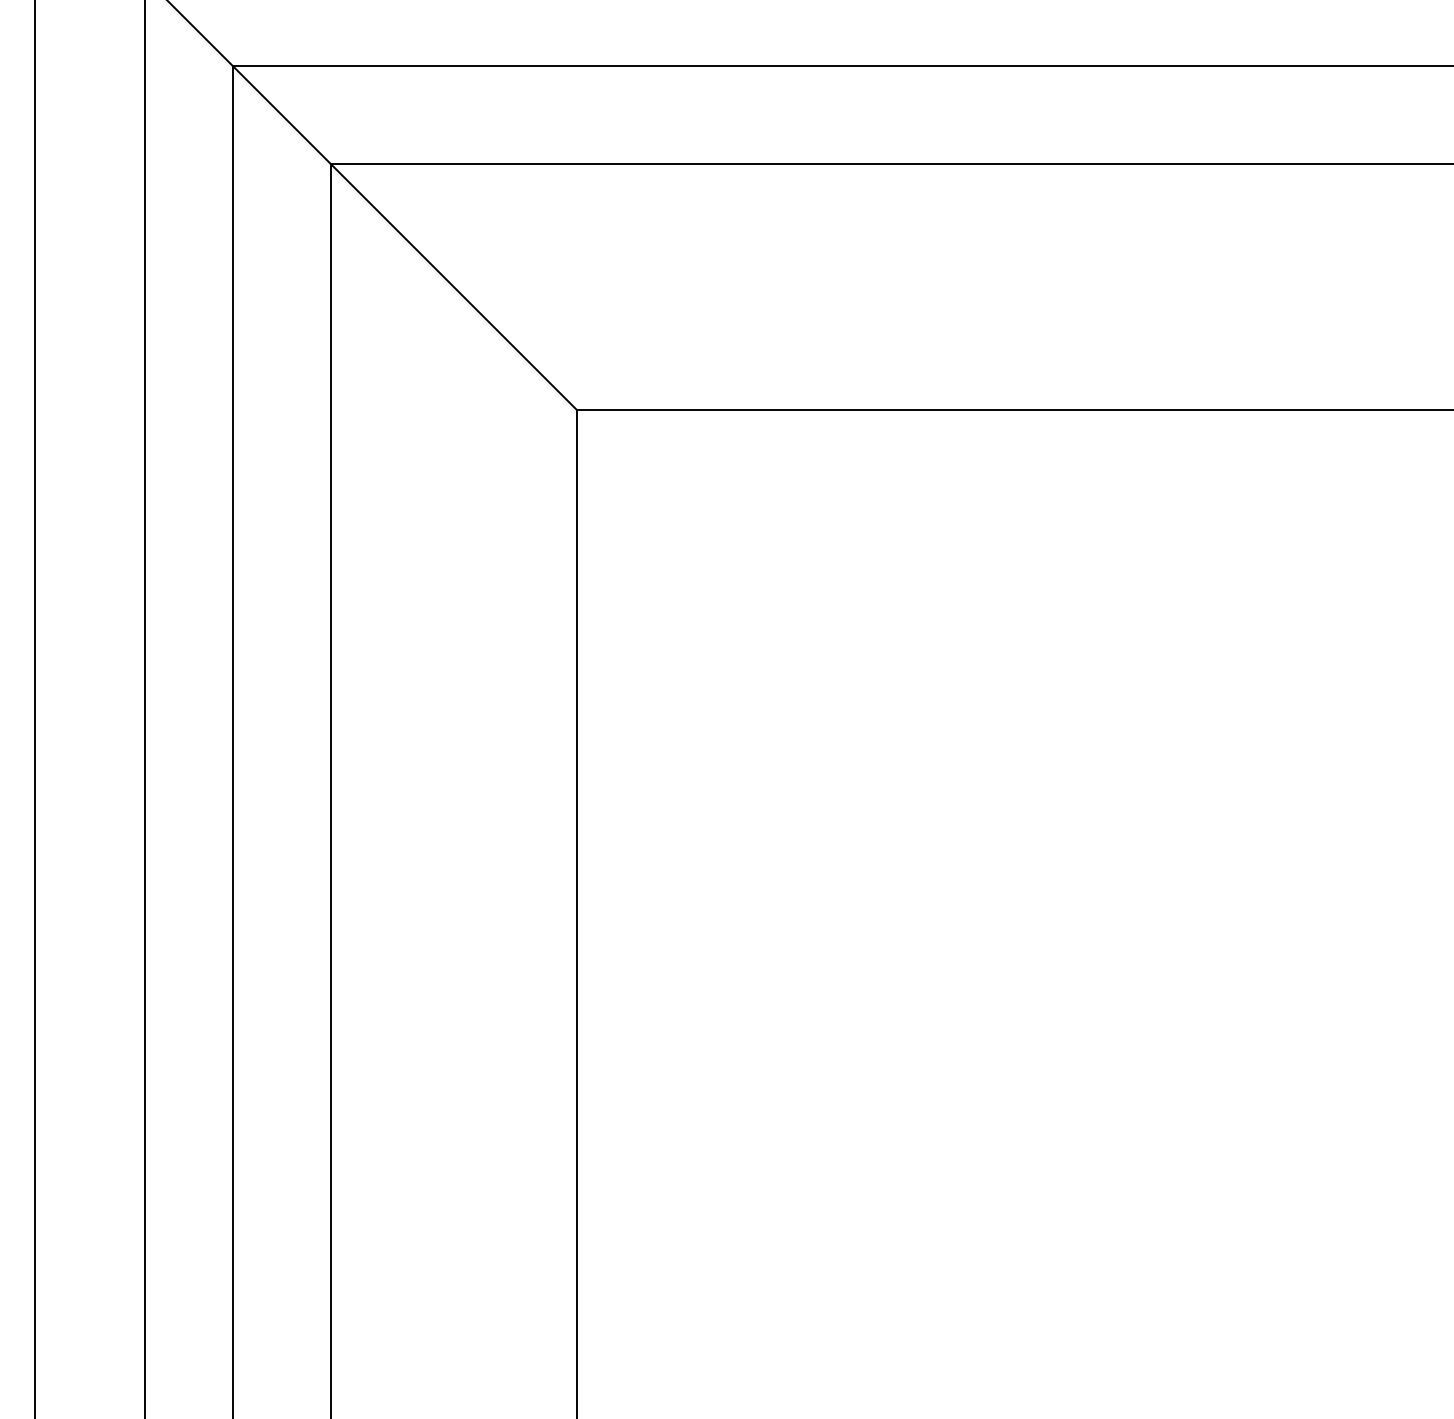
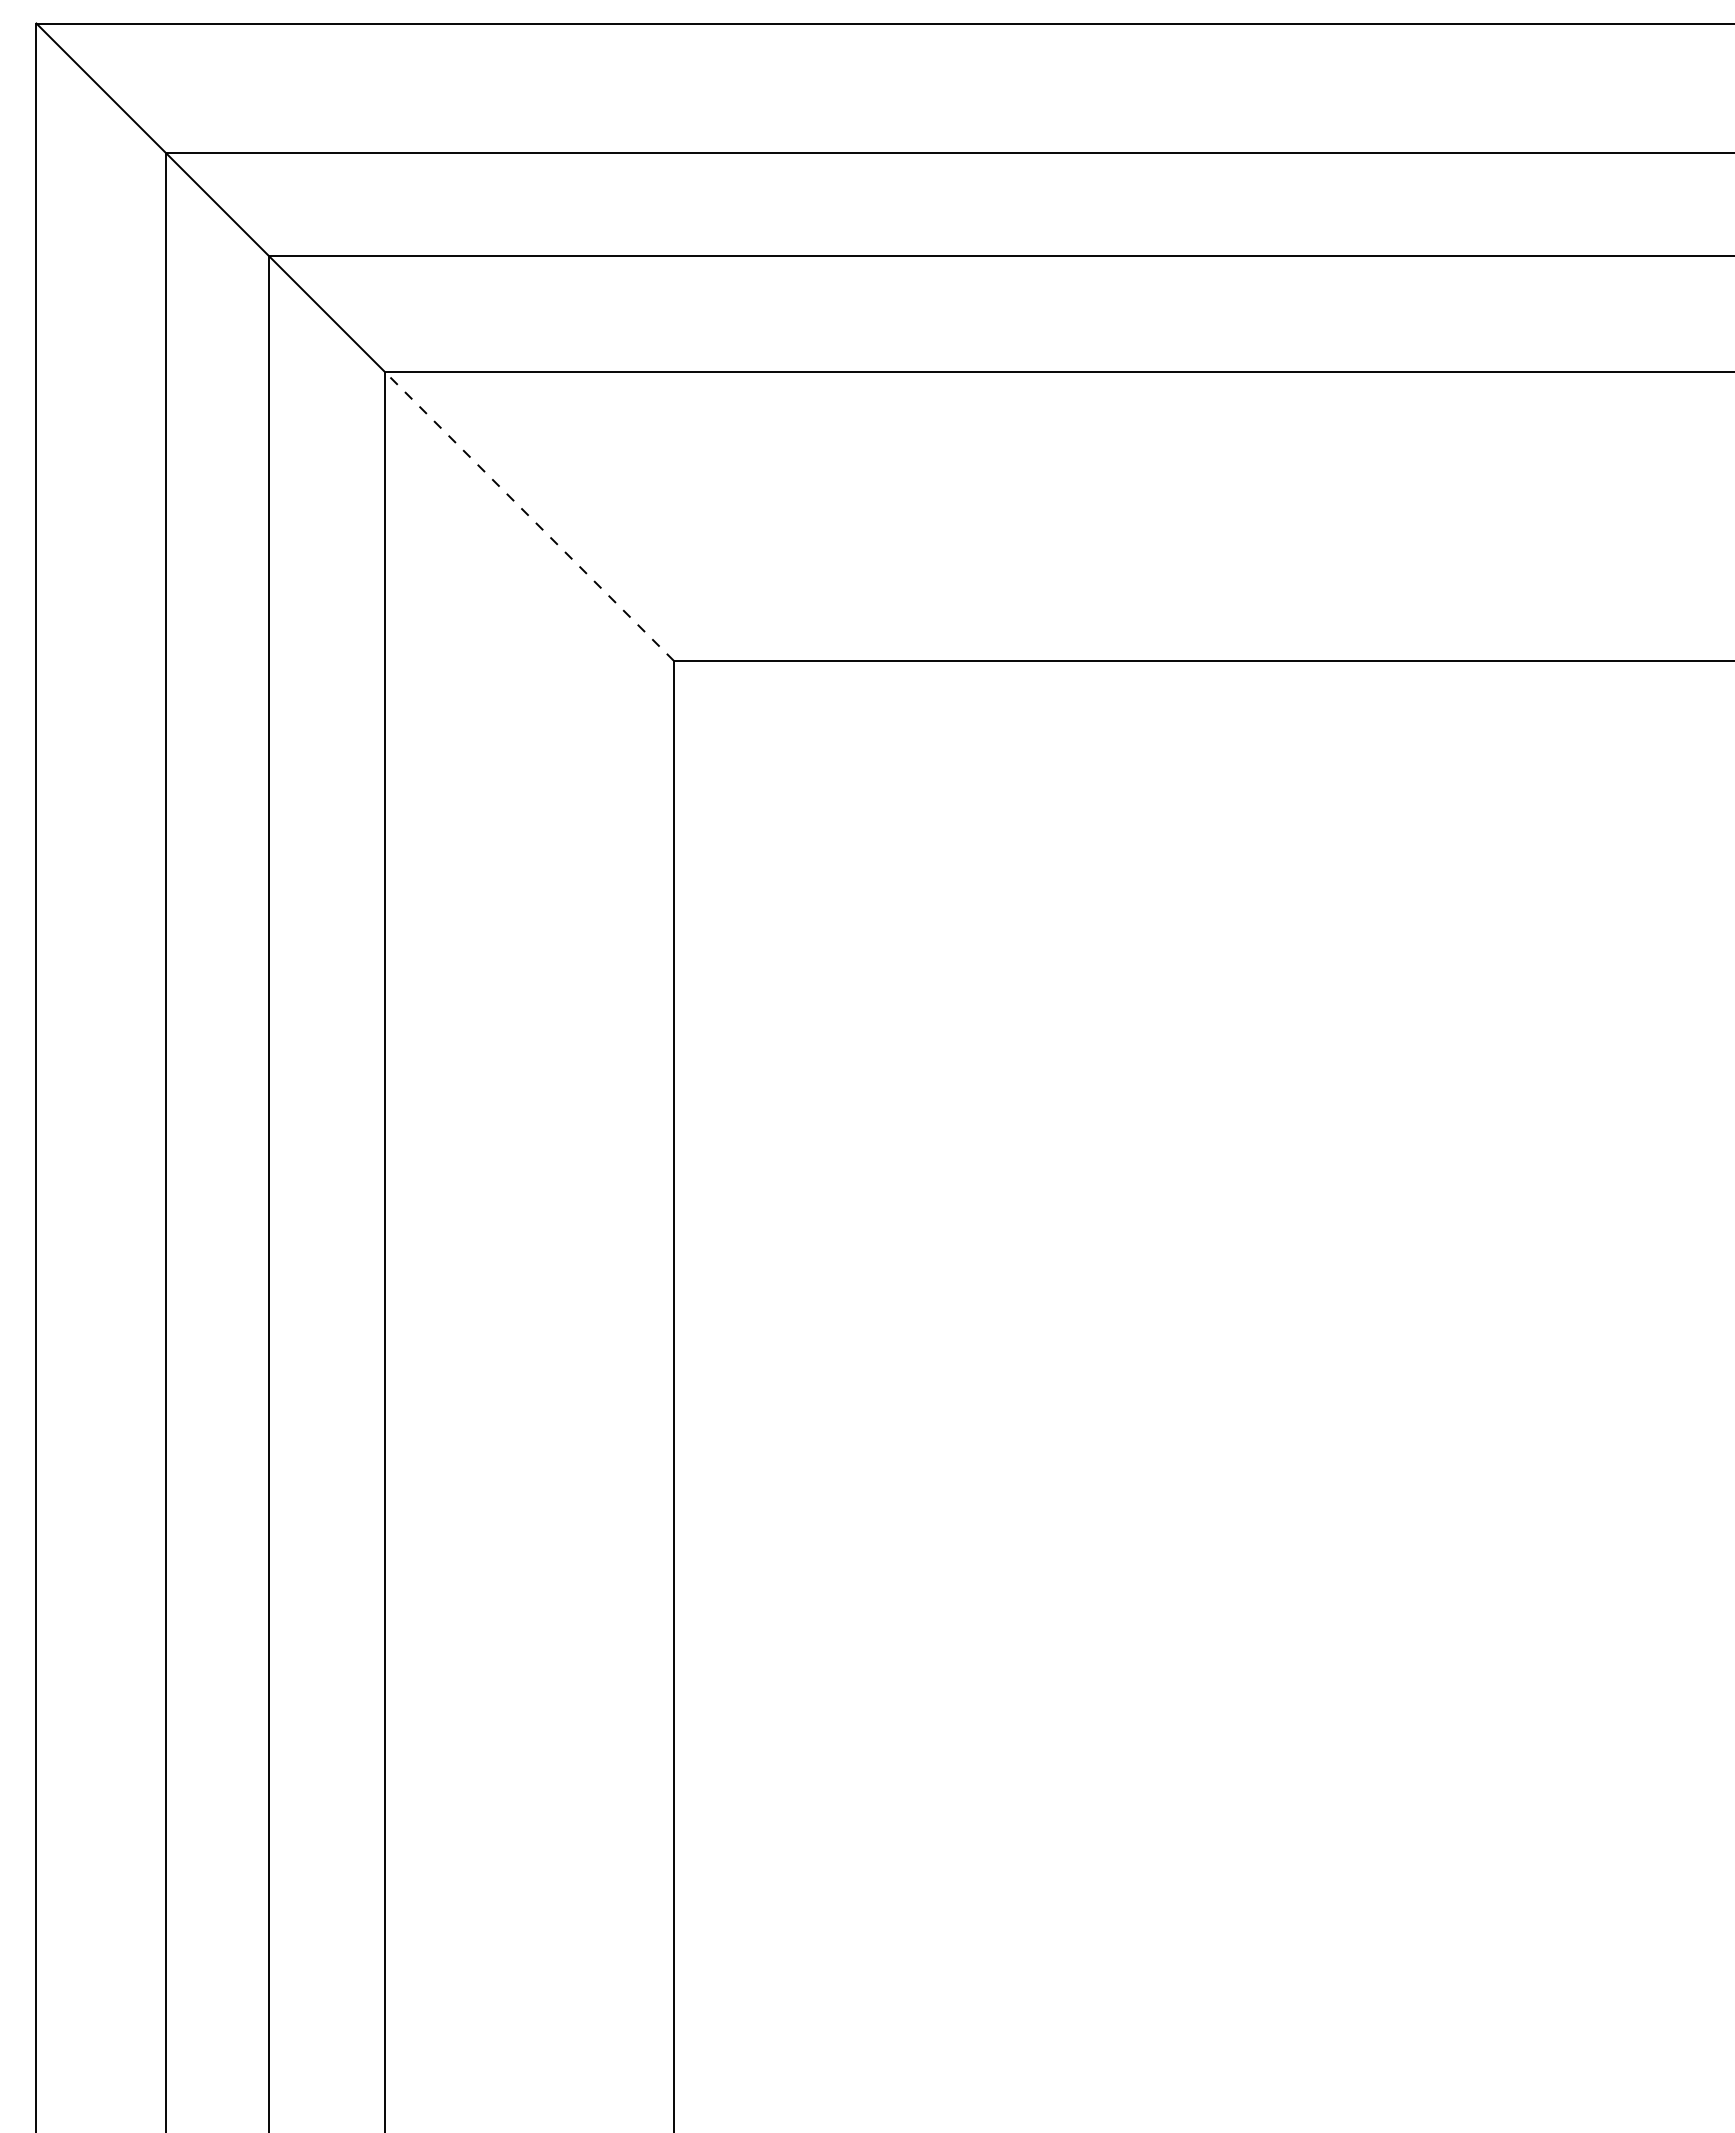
line: (454, 287) -> (529, 516), solid -> dashed

